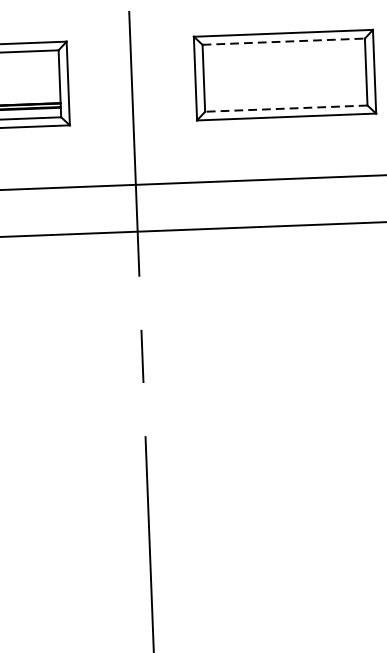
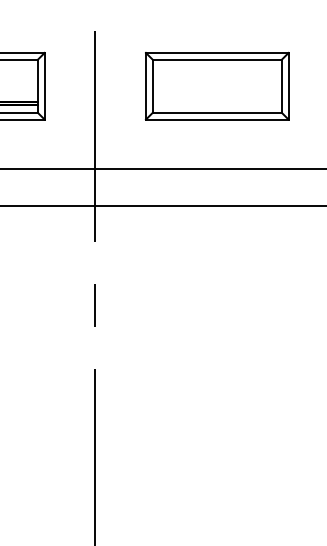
line: (283, 41) -> (217, 59), dashed -> solid
line: (286, 108) -> (217, 112), dashed -> solid

